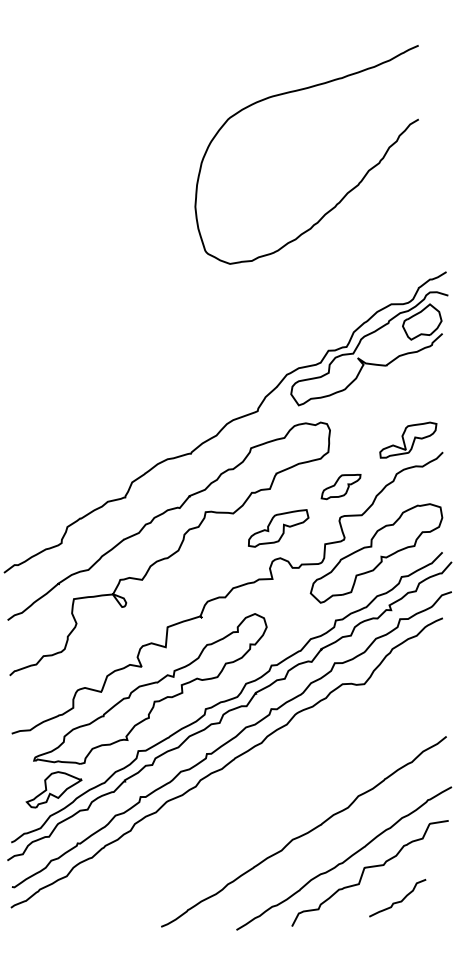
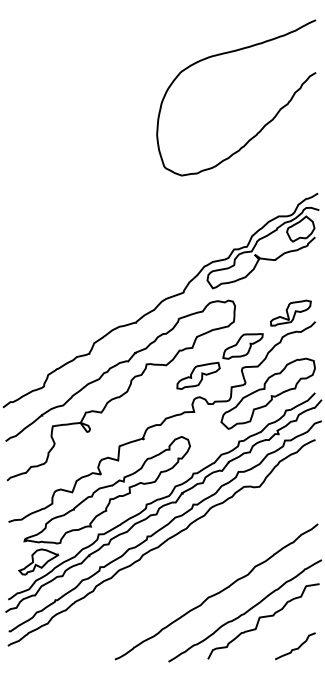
curve: (346, 193) -> (264, 125), moved
part: (340, 486) -> (242, 346), size x1.43
curve: (397, 901) -> (295, 648), moved

